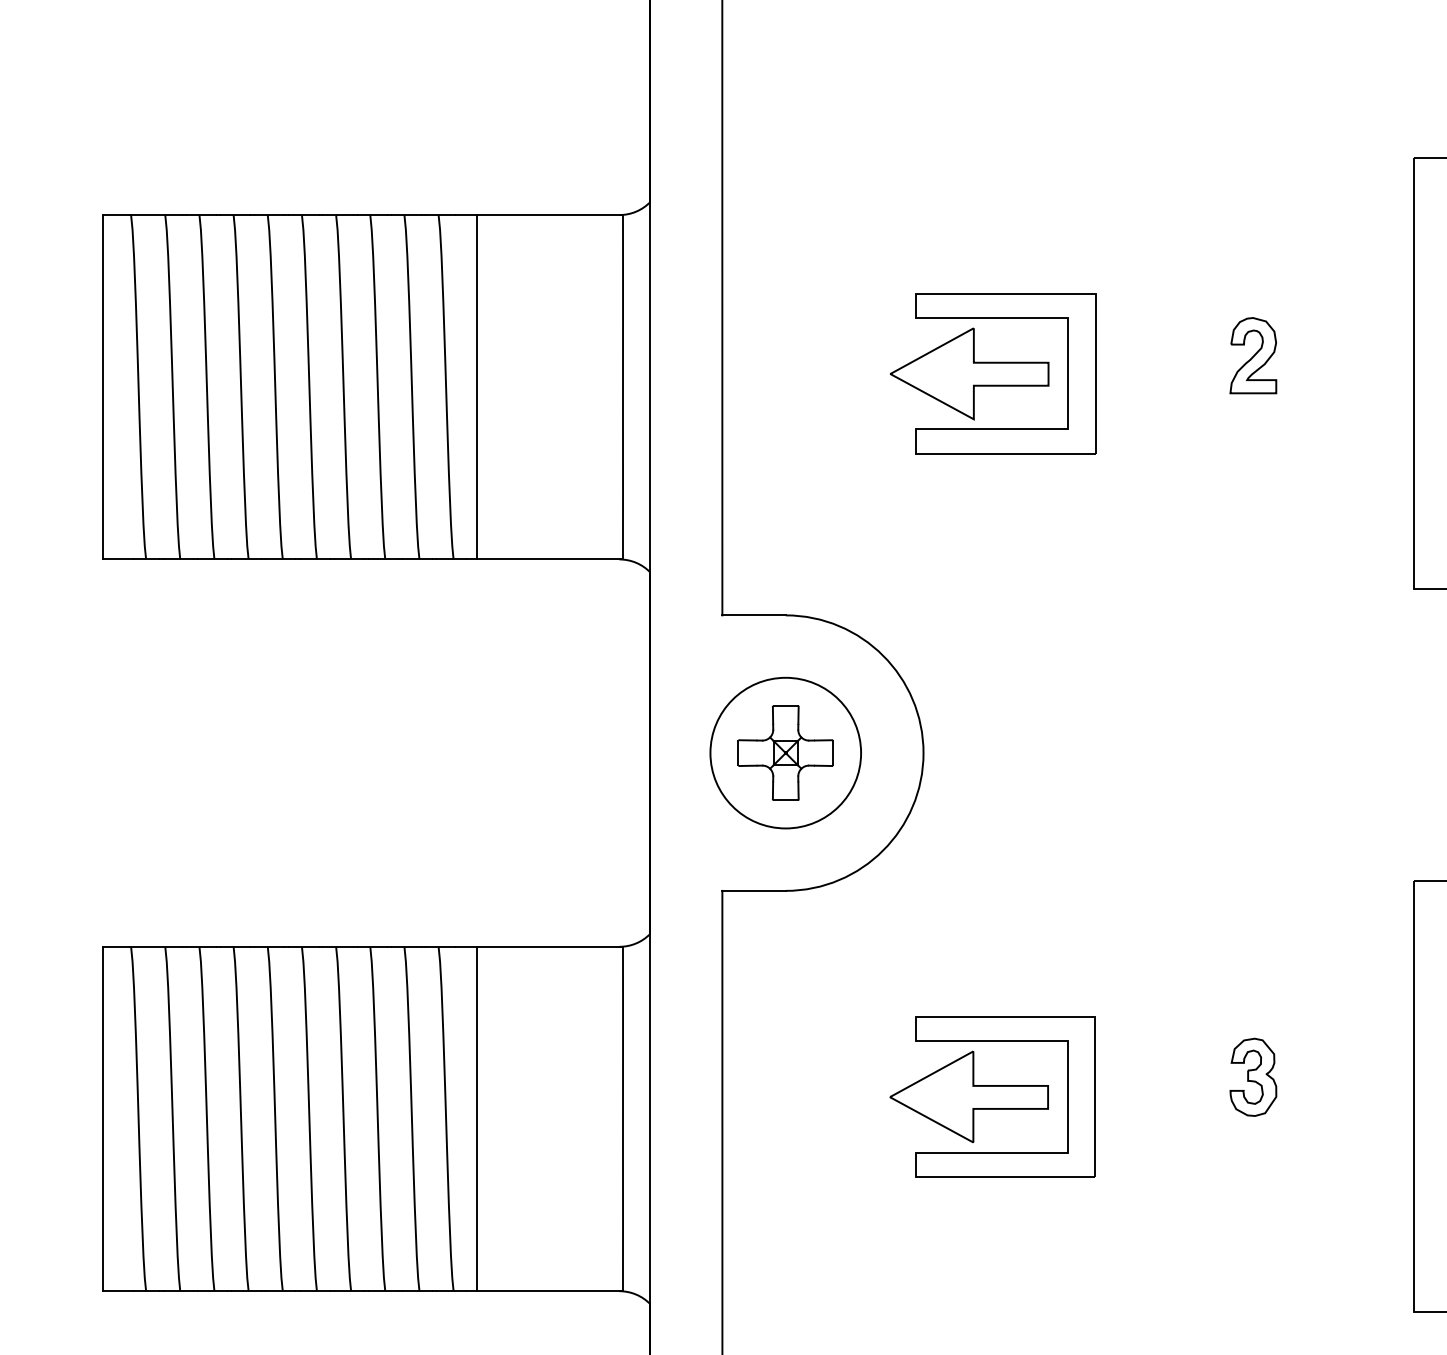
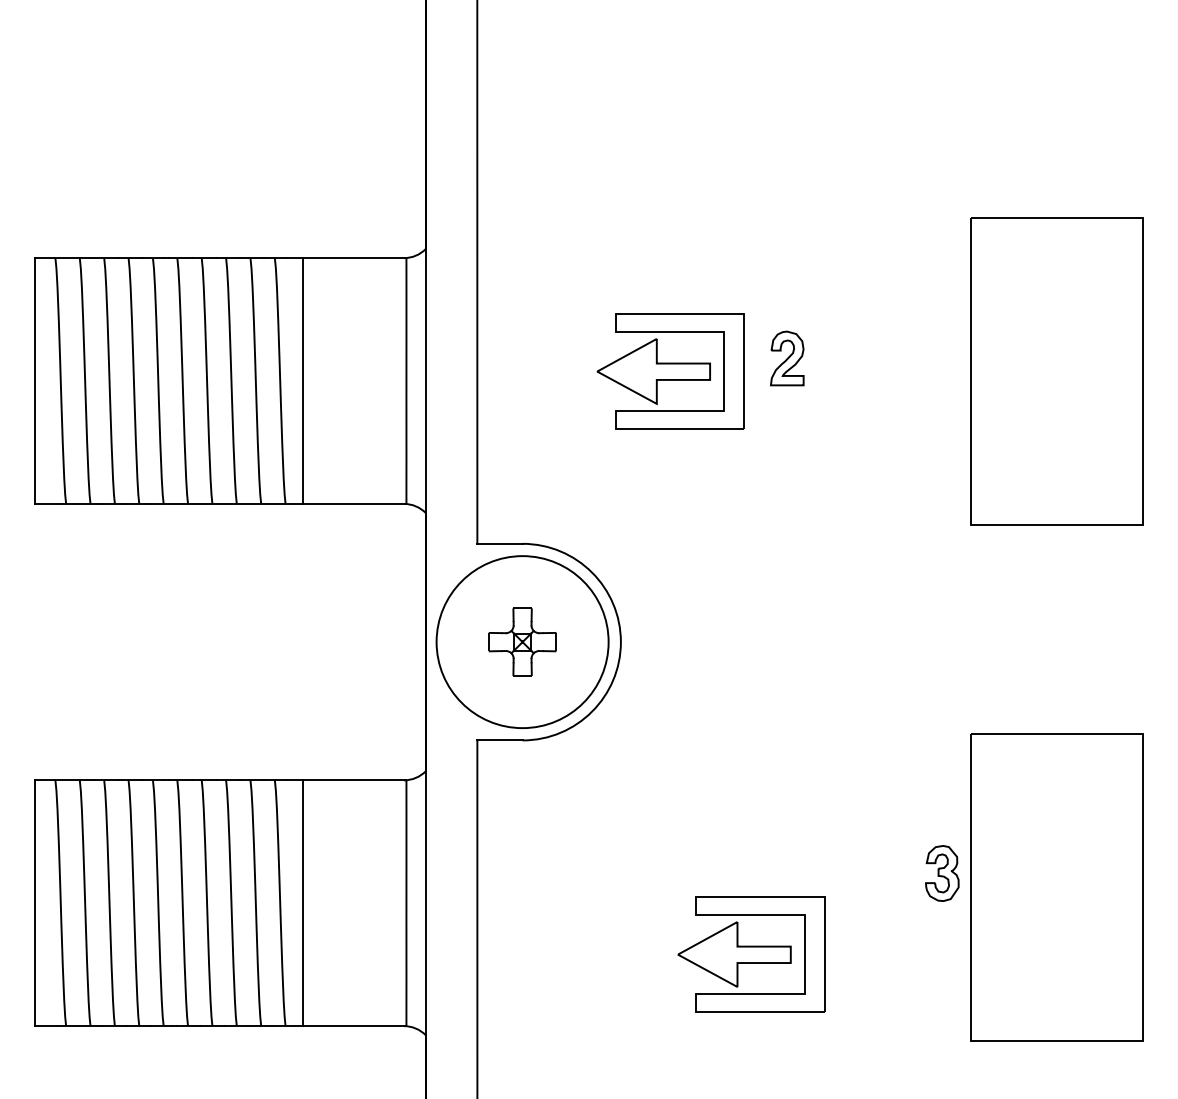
part: (1253, 355) -> (787, 358), moved
circle: (785, 752) -> (522, 641), size x1.6
part: (1253, 1077) -> (942, 873), moved
part: (993, 1096) -> (751, 954), moved

